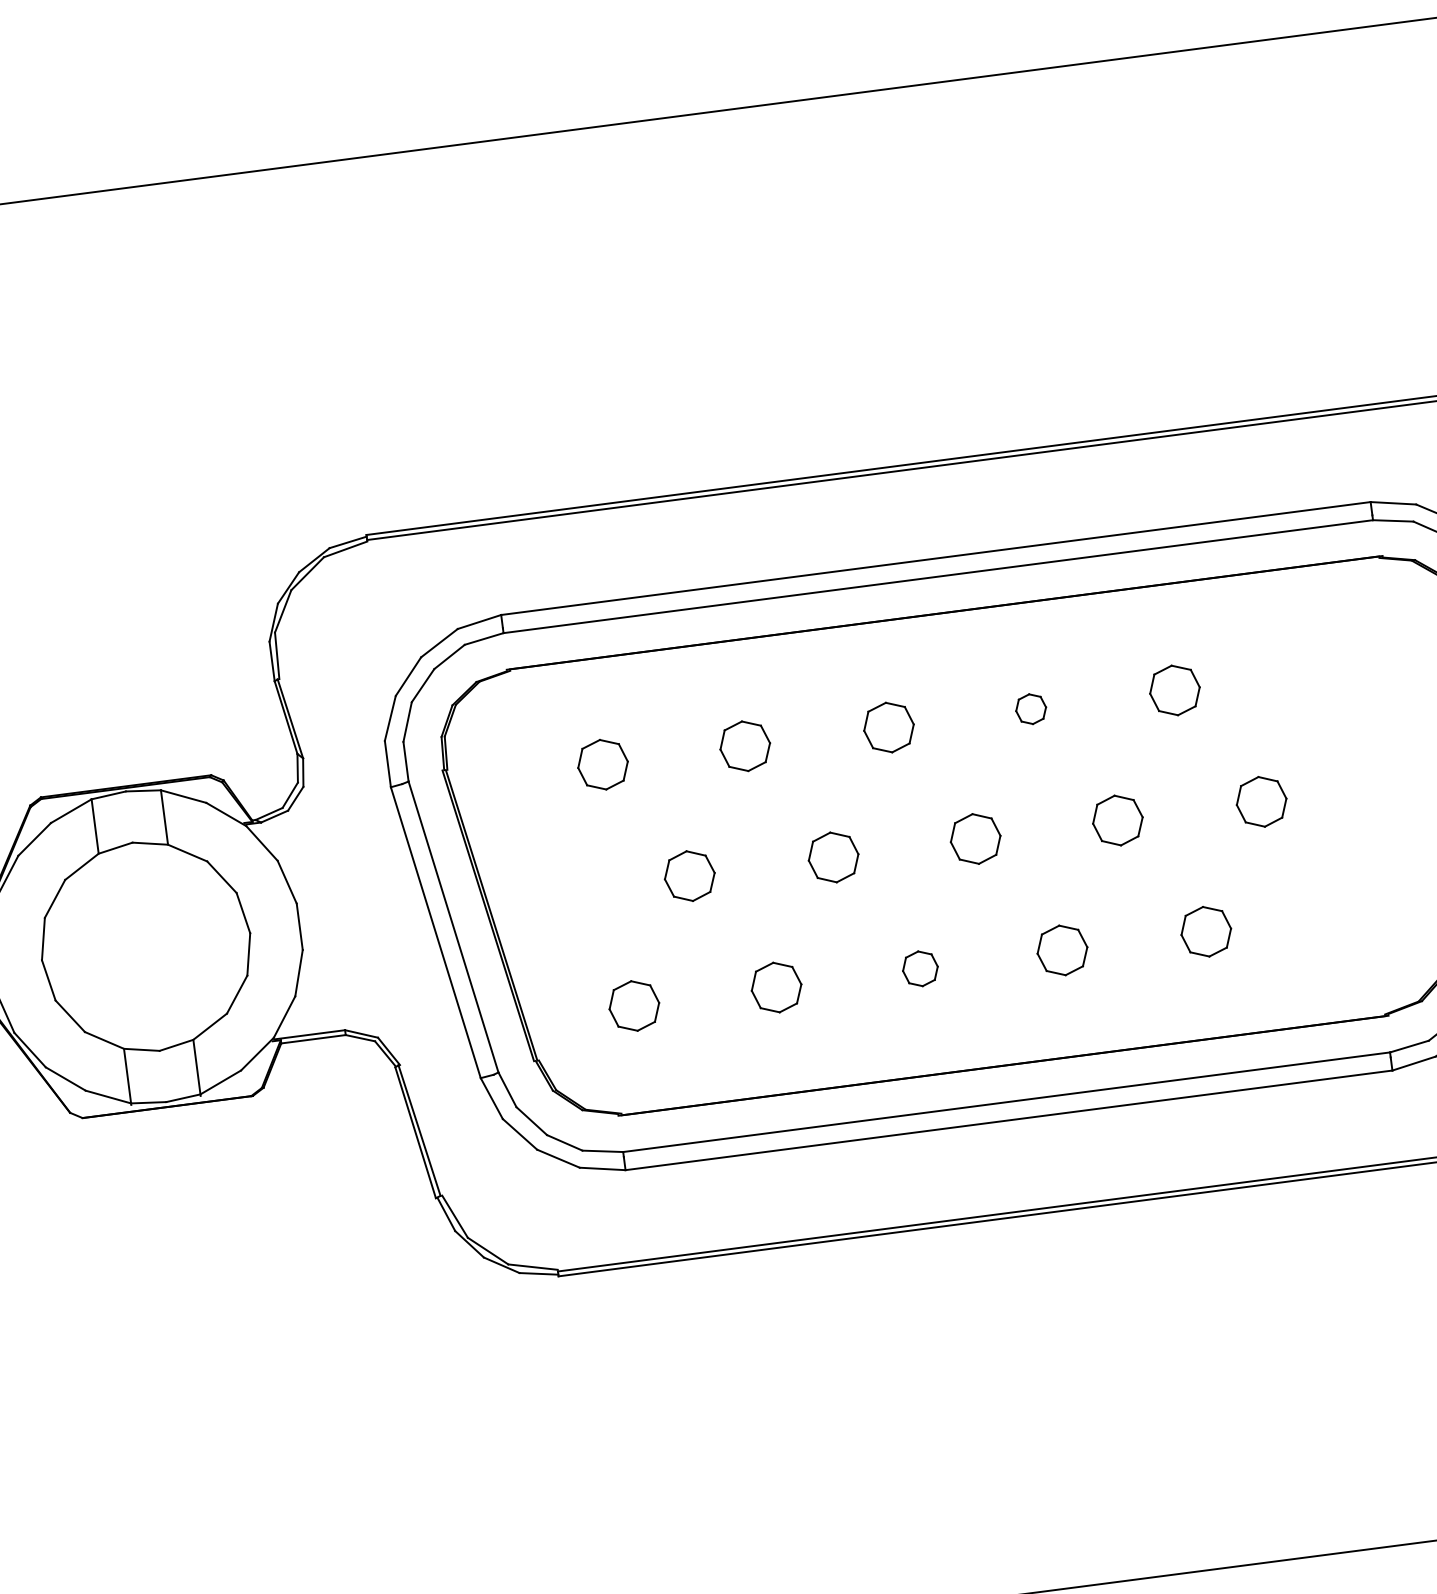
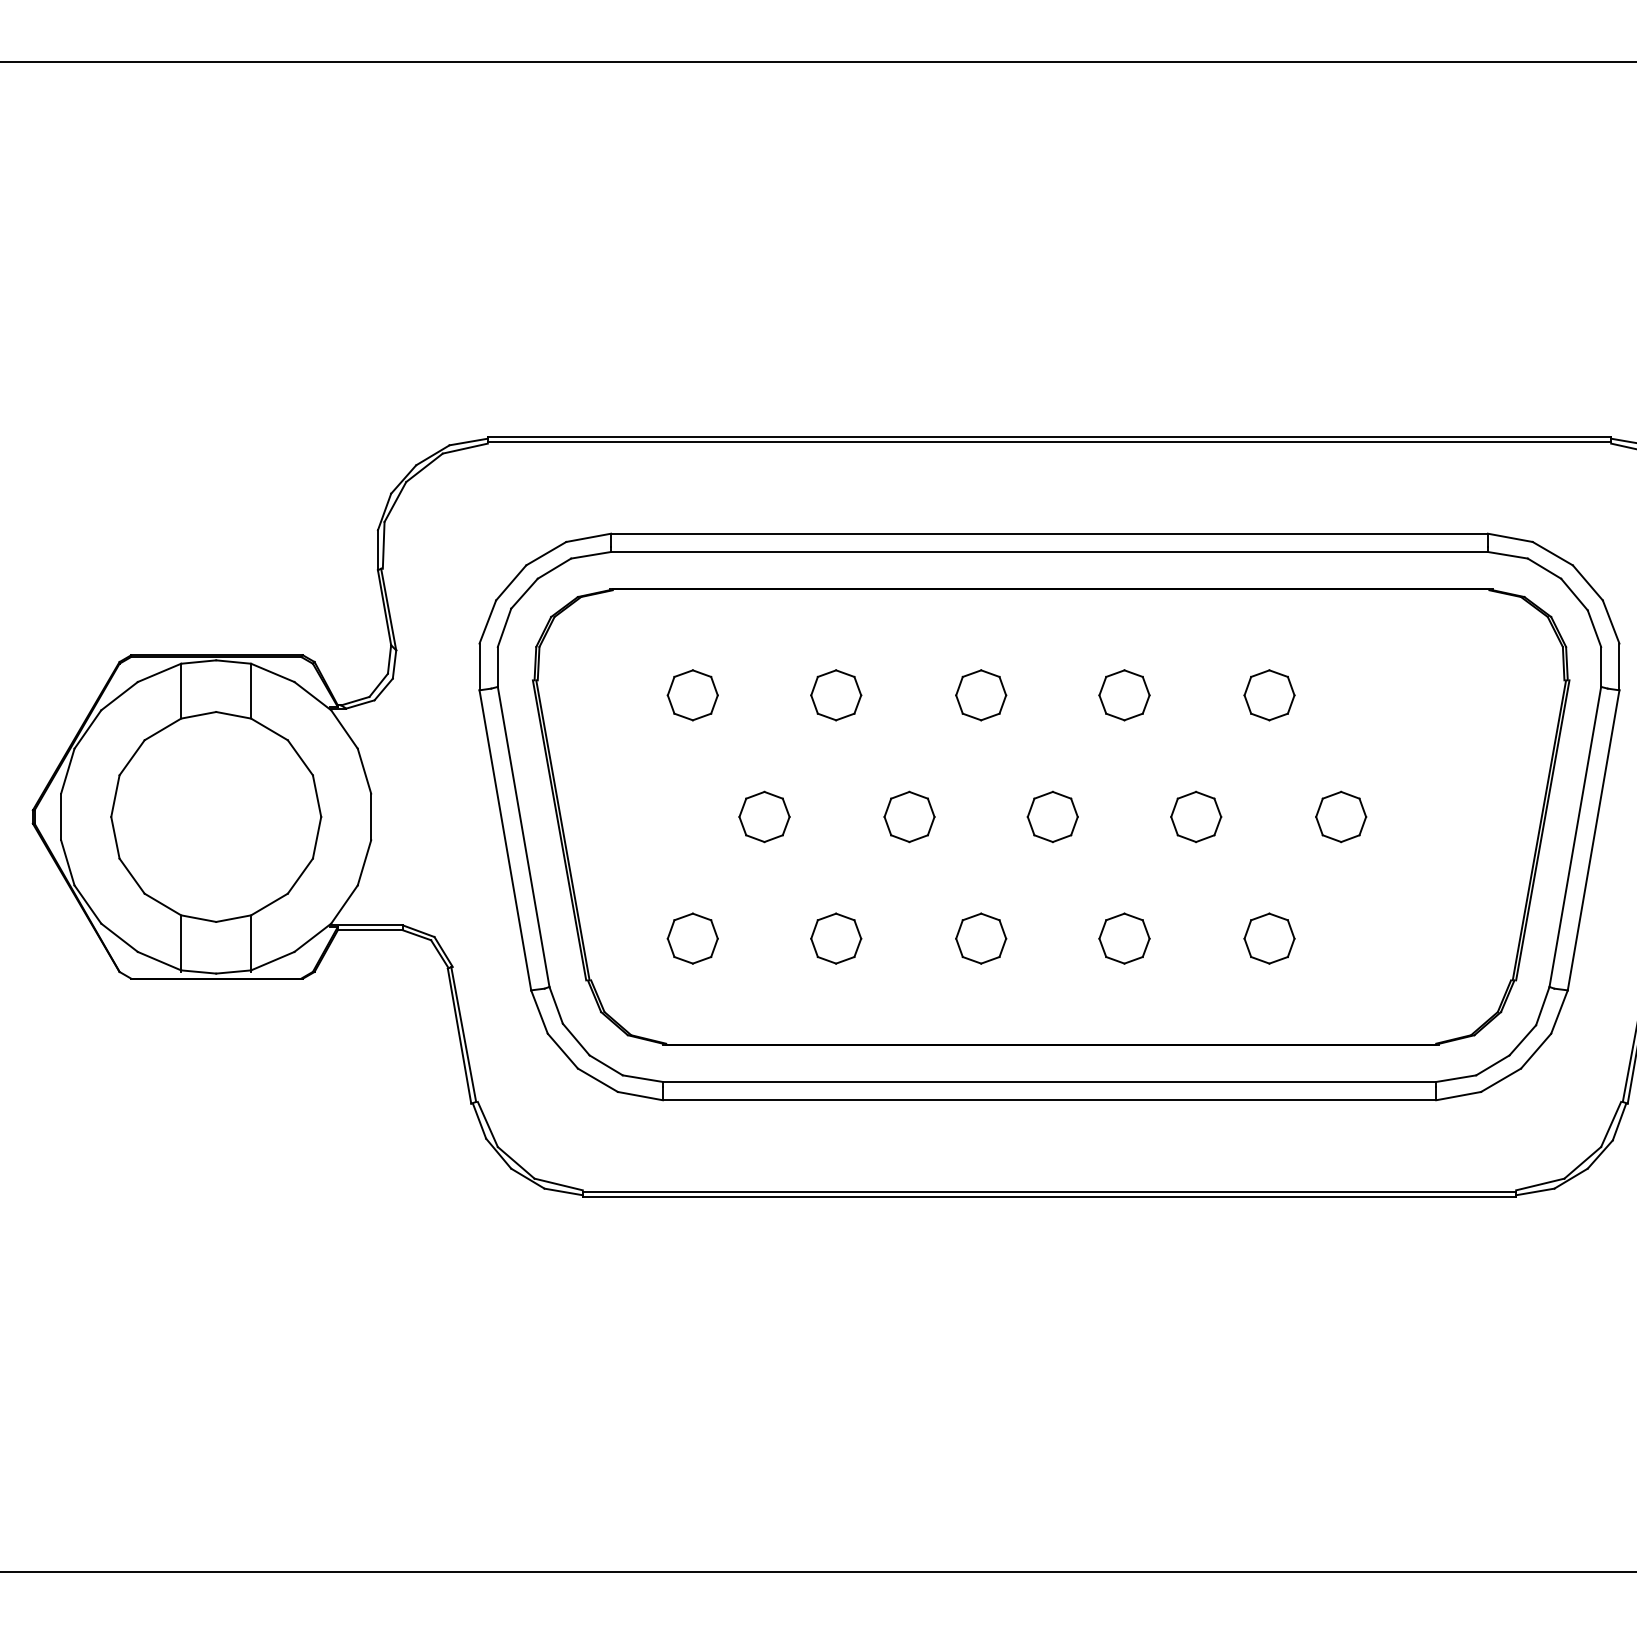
part: (1031, 709) -> (1124, 695), size x1.67
part: (920, 968) -> (981, 938), size x1.43

